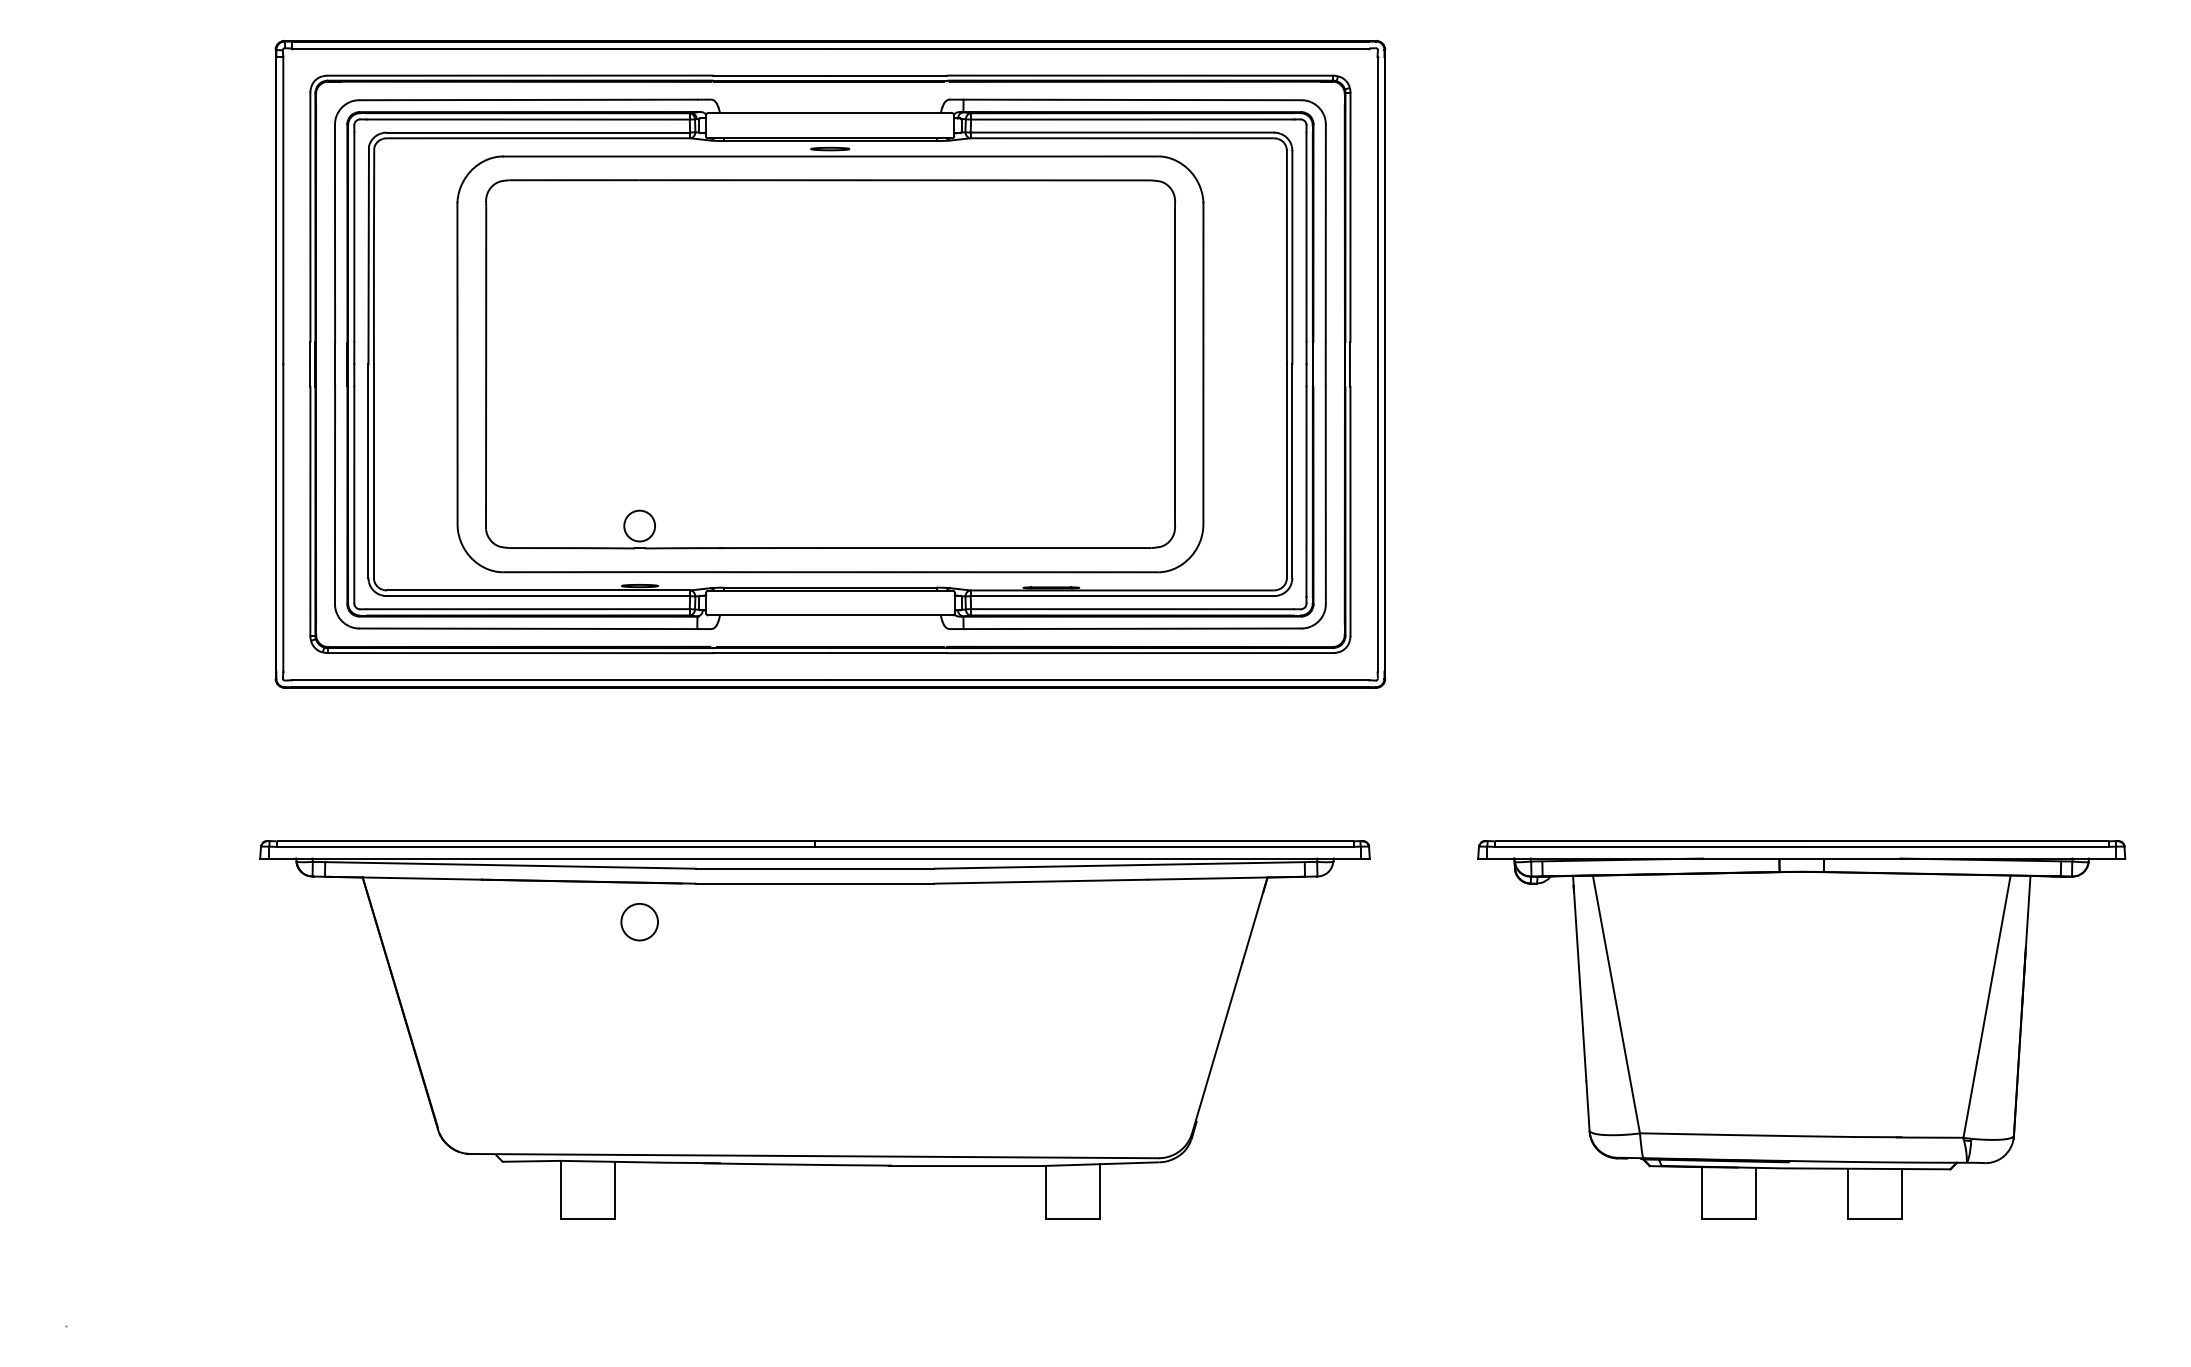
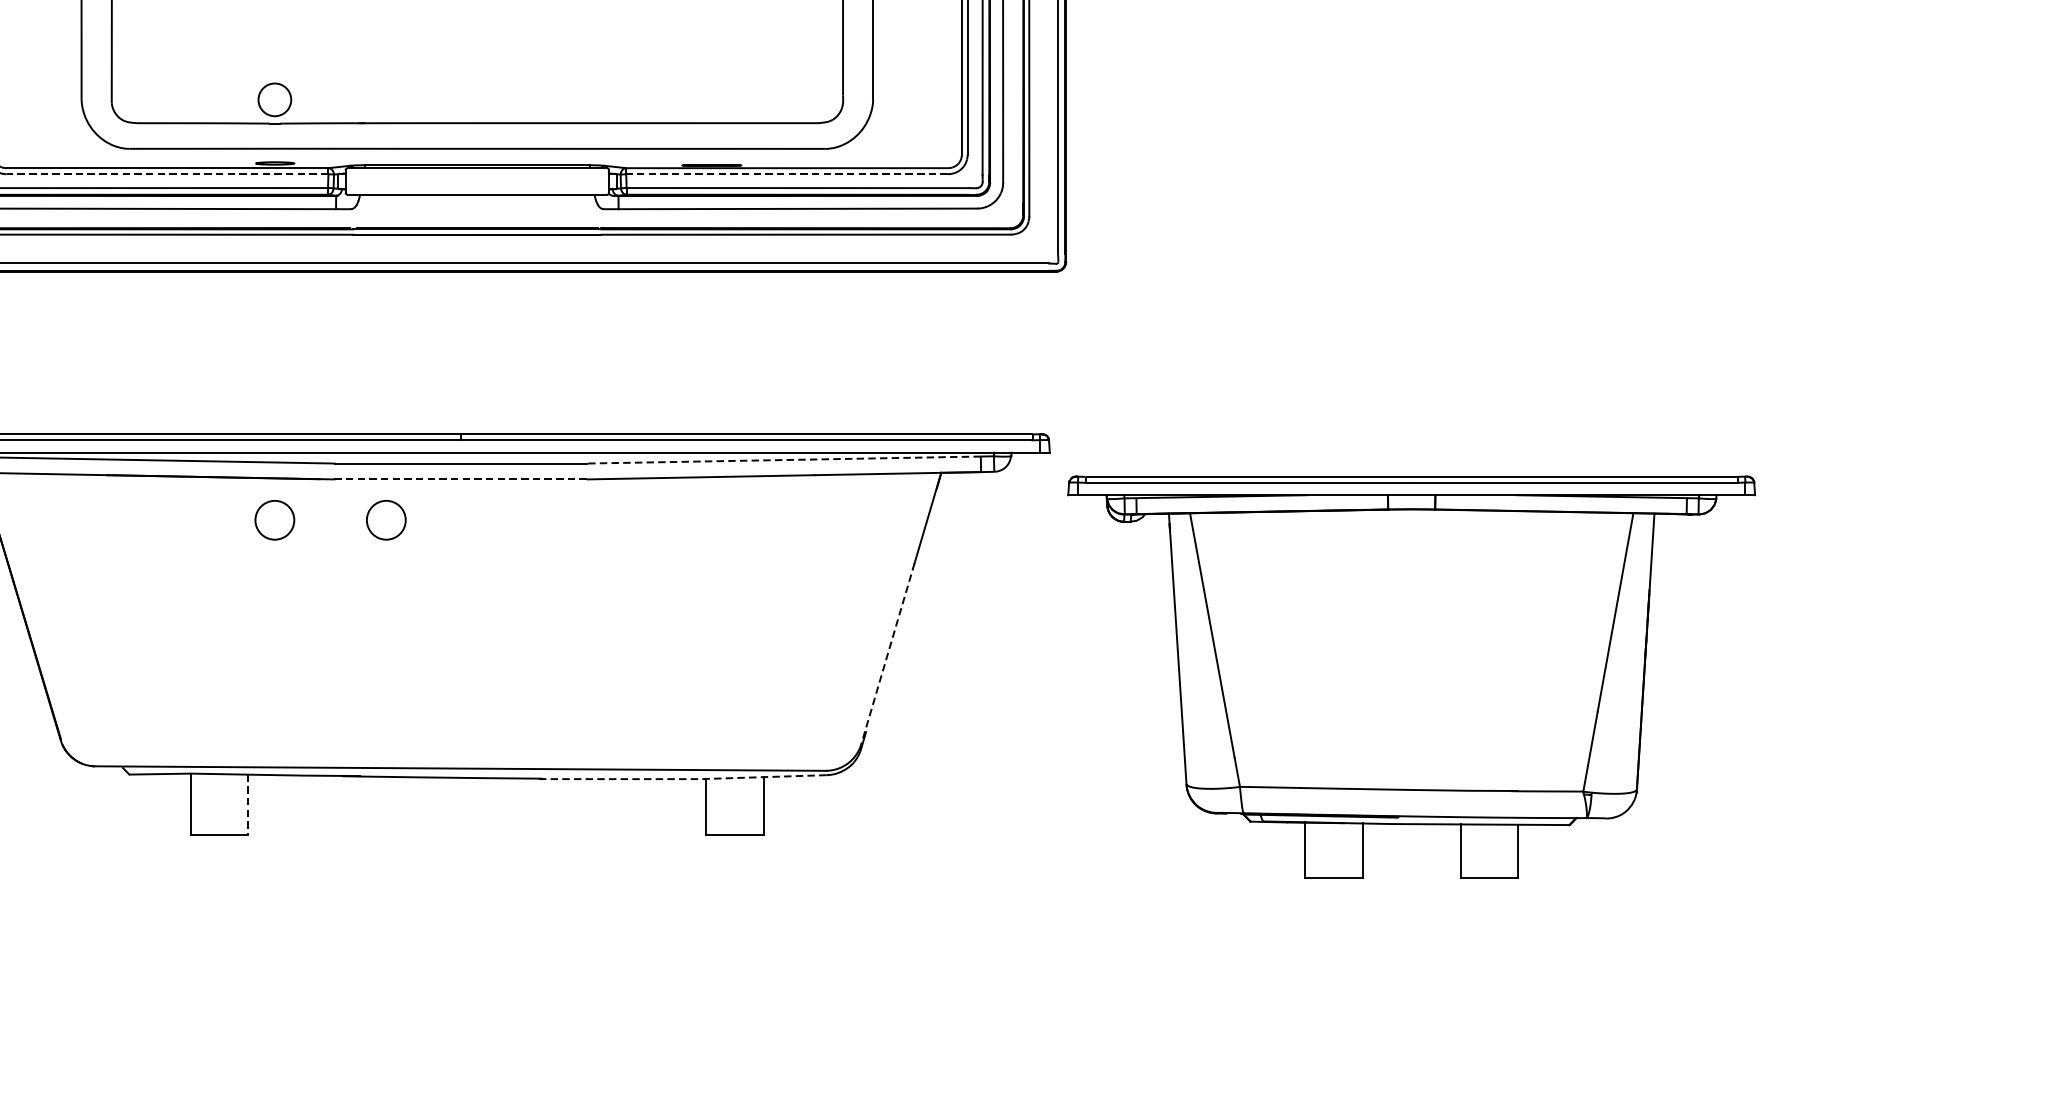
line: (538, 596) -> (167, 174), solid -> dashed
line: (1122, 596) -> (787, 174), solid -> dashed
line: (1118, 865) -> (783, 460), solid -> dashed
line: (815, 883) -> (461, 479), solid -> dashed
circle: (744, 922) -> (386, 520), added
part: (1801, 1029) -> (1411, 676), moved
line: (1217, 1048) -> (888, 654), solid -> dashed
line: (1022, 1166) -> (681, 779), solid -> dashed
line: (614, 1190) -> (248, 805), solid -> dashed

